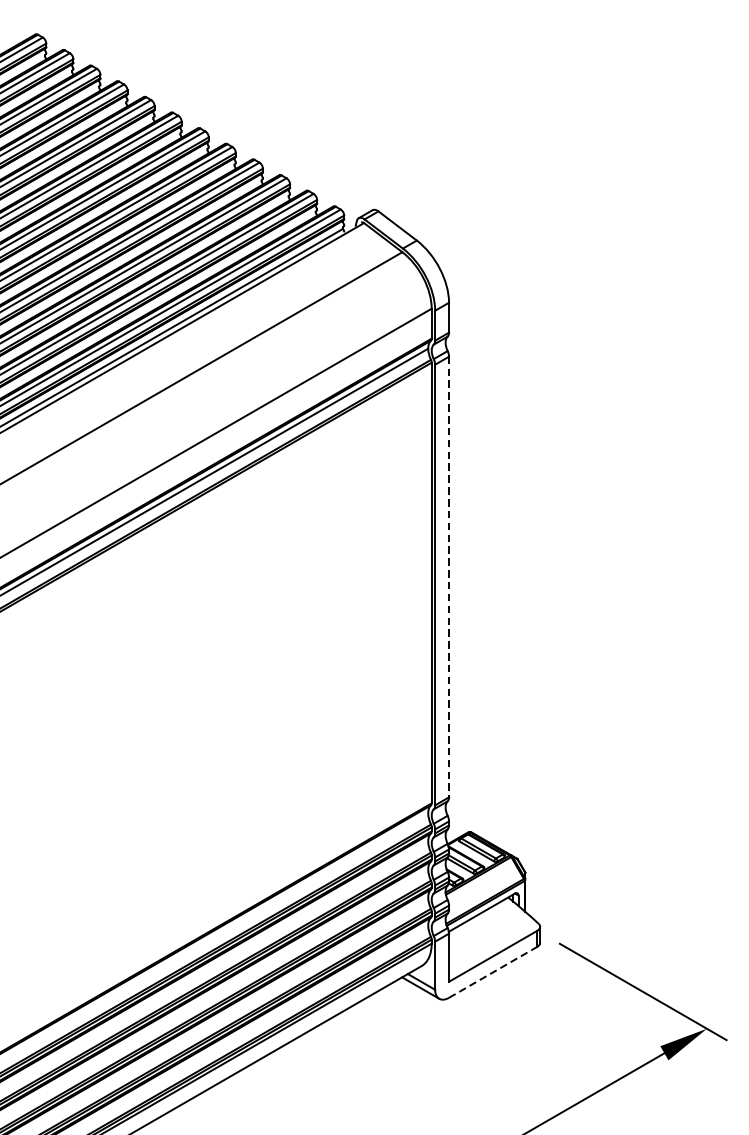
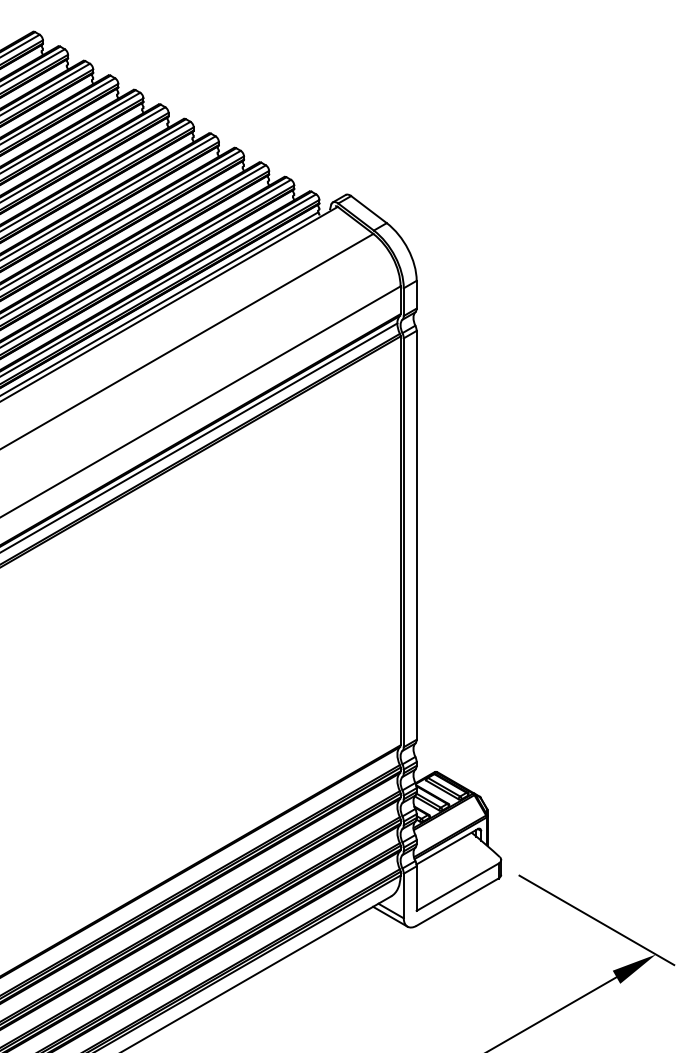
line: (448, 577) -> (416, 535), dashed -> solid
line: (494, 971) -> (458, 901), dashed -> solid

